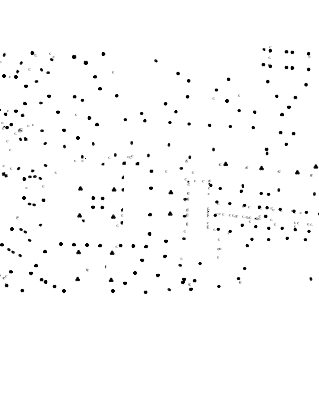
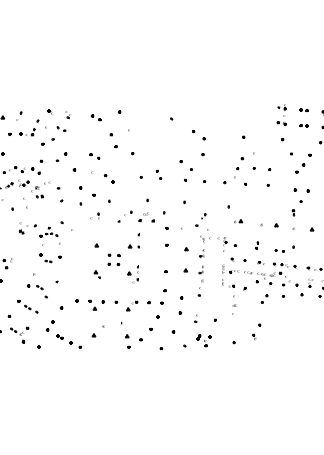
part: (79, 59) -> (95, 117), size x0.62
part: (215, 93) -> (236, 172), moved
part: (266, 151) -> (293, 212), moved

